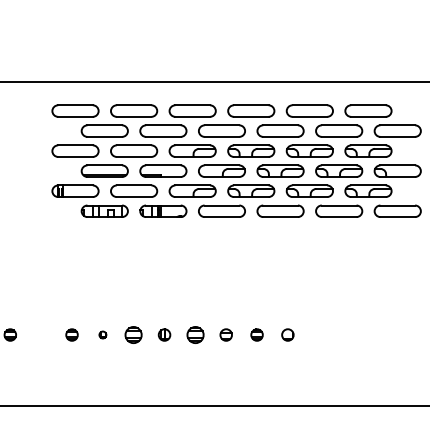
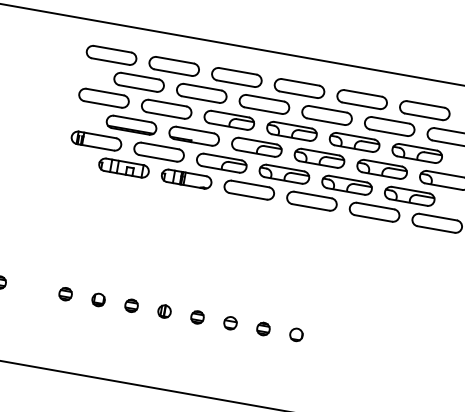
part: (102, 334) -> (98, 299), size x1.67
part: (133, 334) -> (131, 305), size x0.71
part: (194, 334) -> (196, 316), size x0.71

